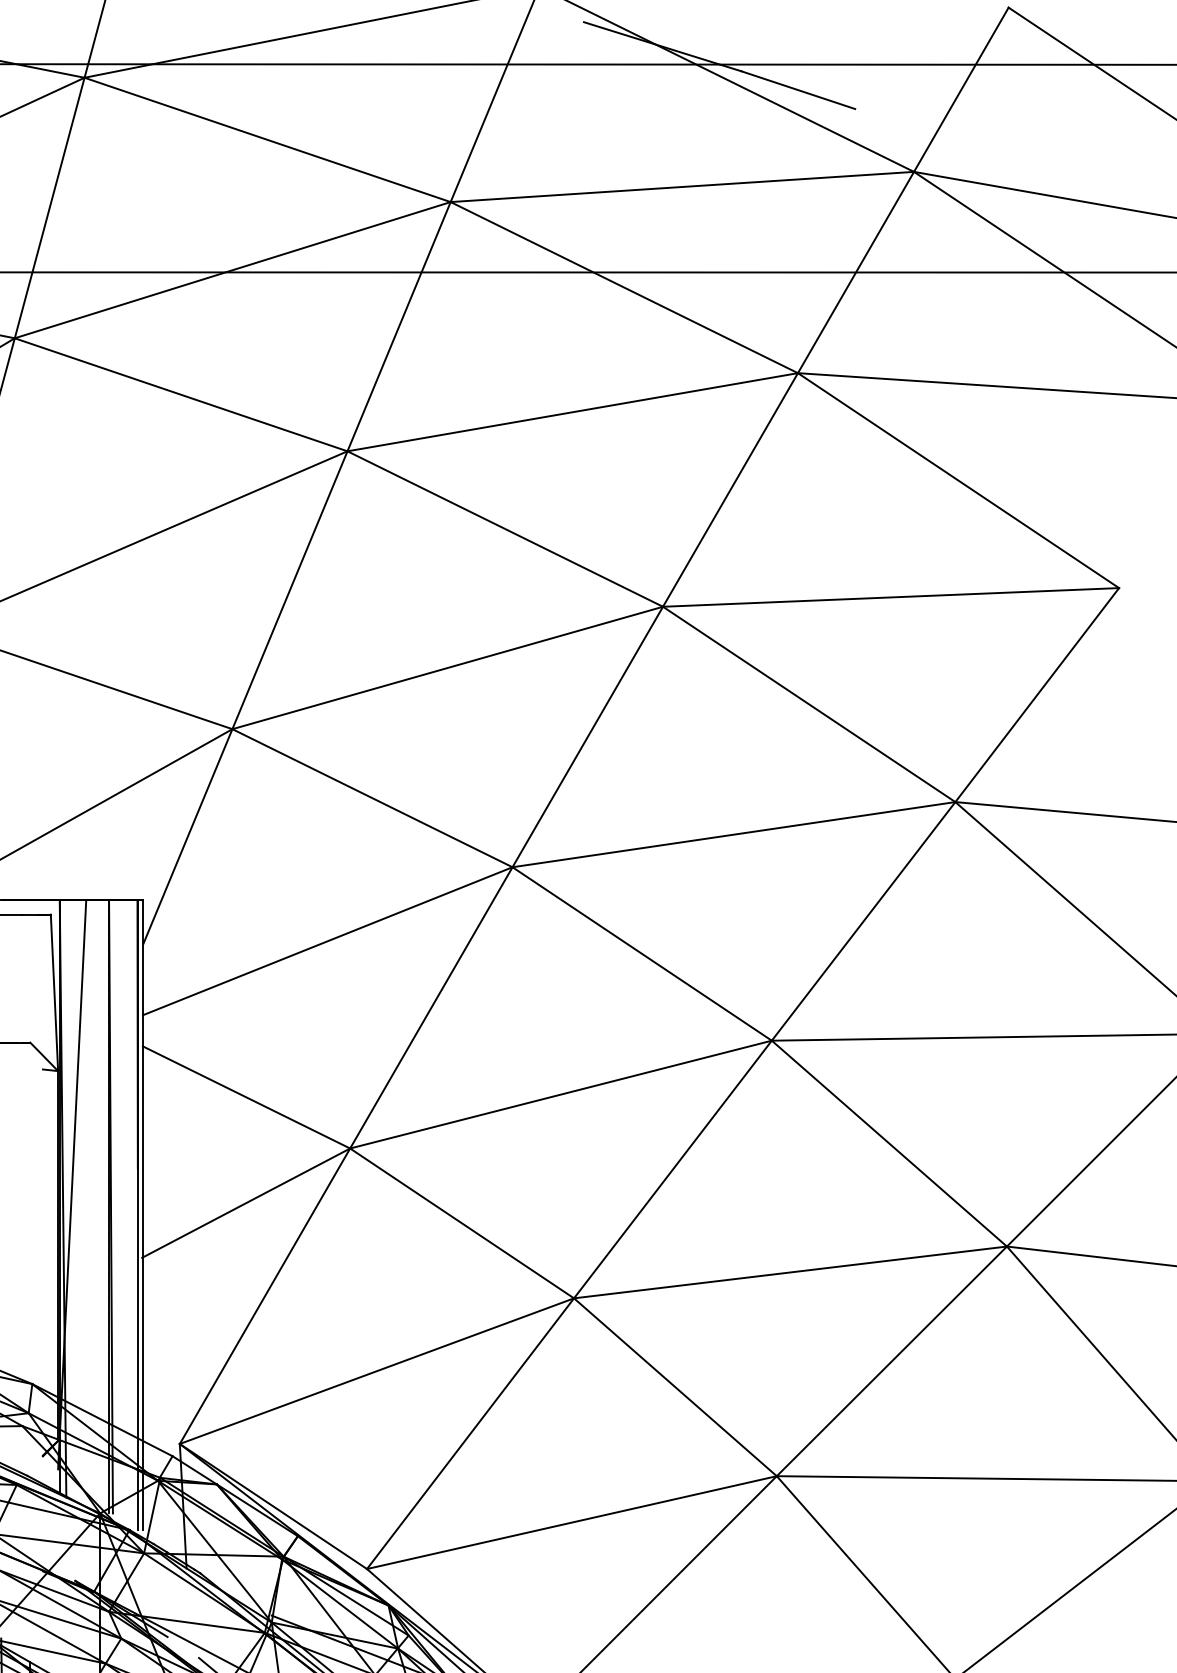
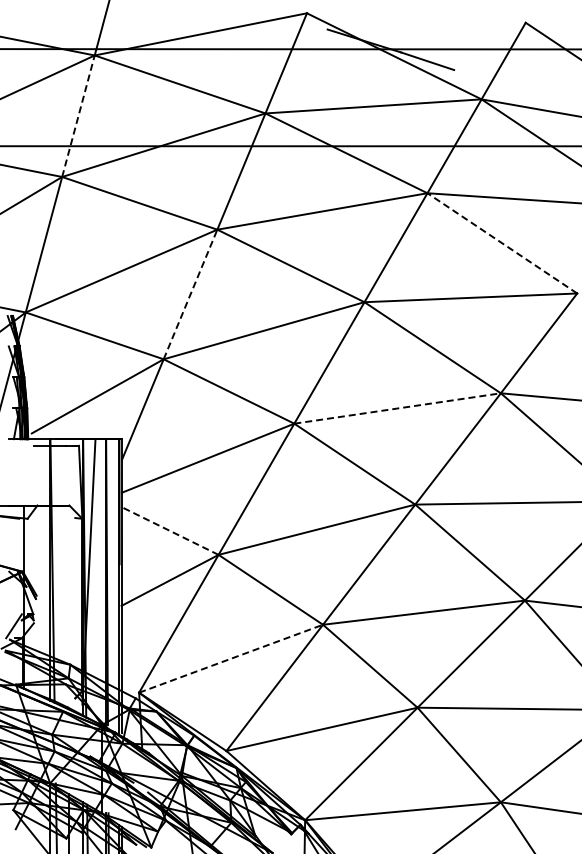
line: (49, 208) -> (78, 116), solid -> dashed
line: (956, 480) -> (501, 243), solid -> dashed
line: (289, 590) -> (190, 294), solid -> dashed
line: (735, 834) -> (398, 408), solid -> dashed
line: (247, 1098) -> (170, 531), solid -> dashed
line: (377, 1370) -> (231, 658), solid -> dashed

